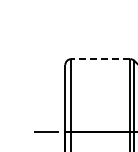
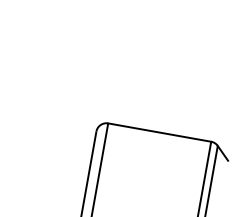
line: (100, 59) -> (159, 133), dashed -> solid

